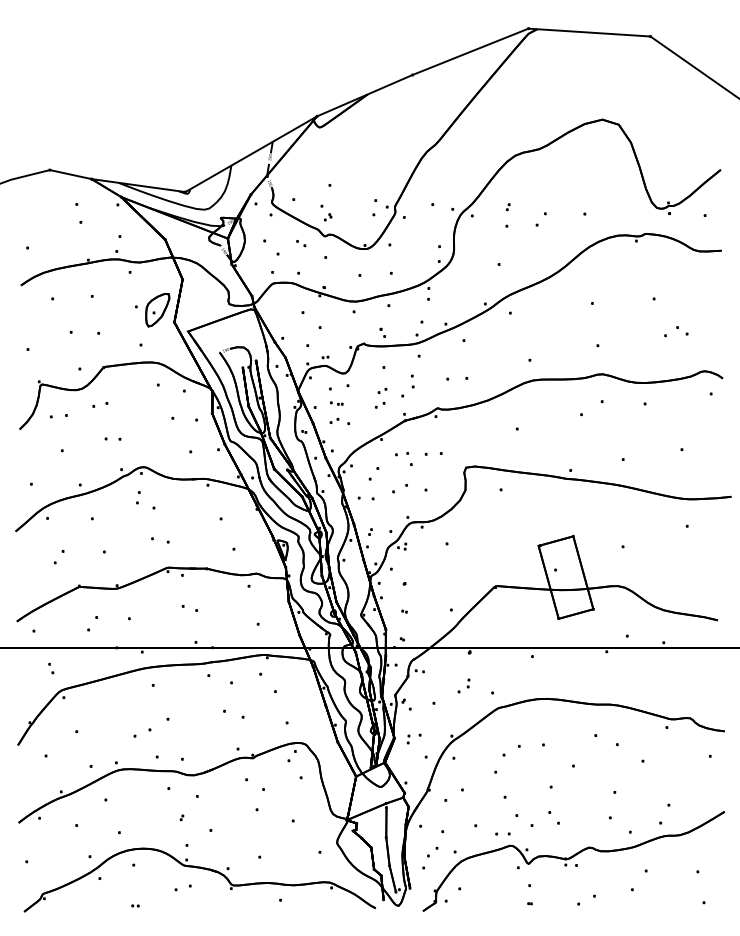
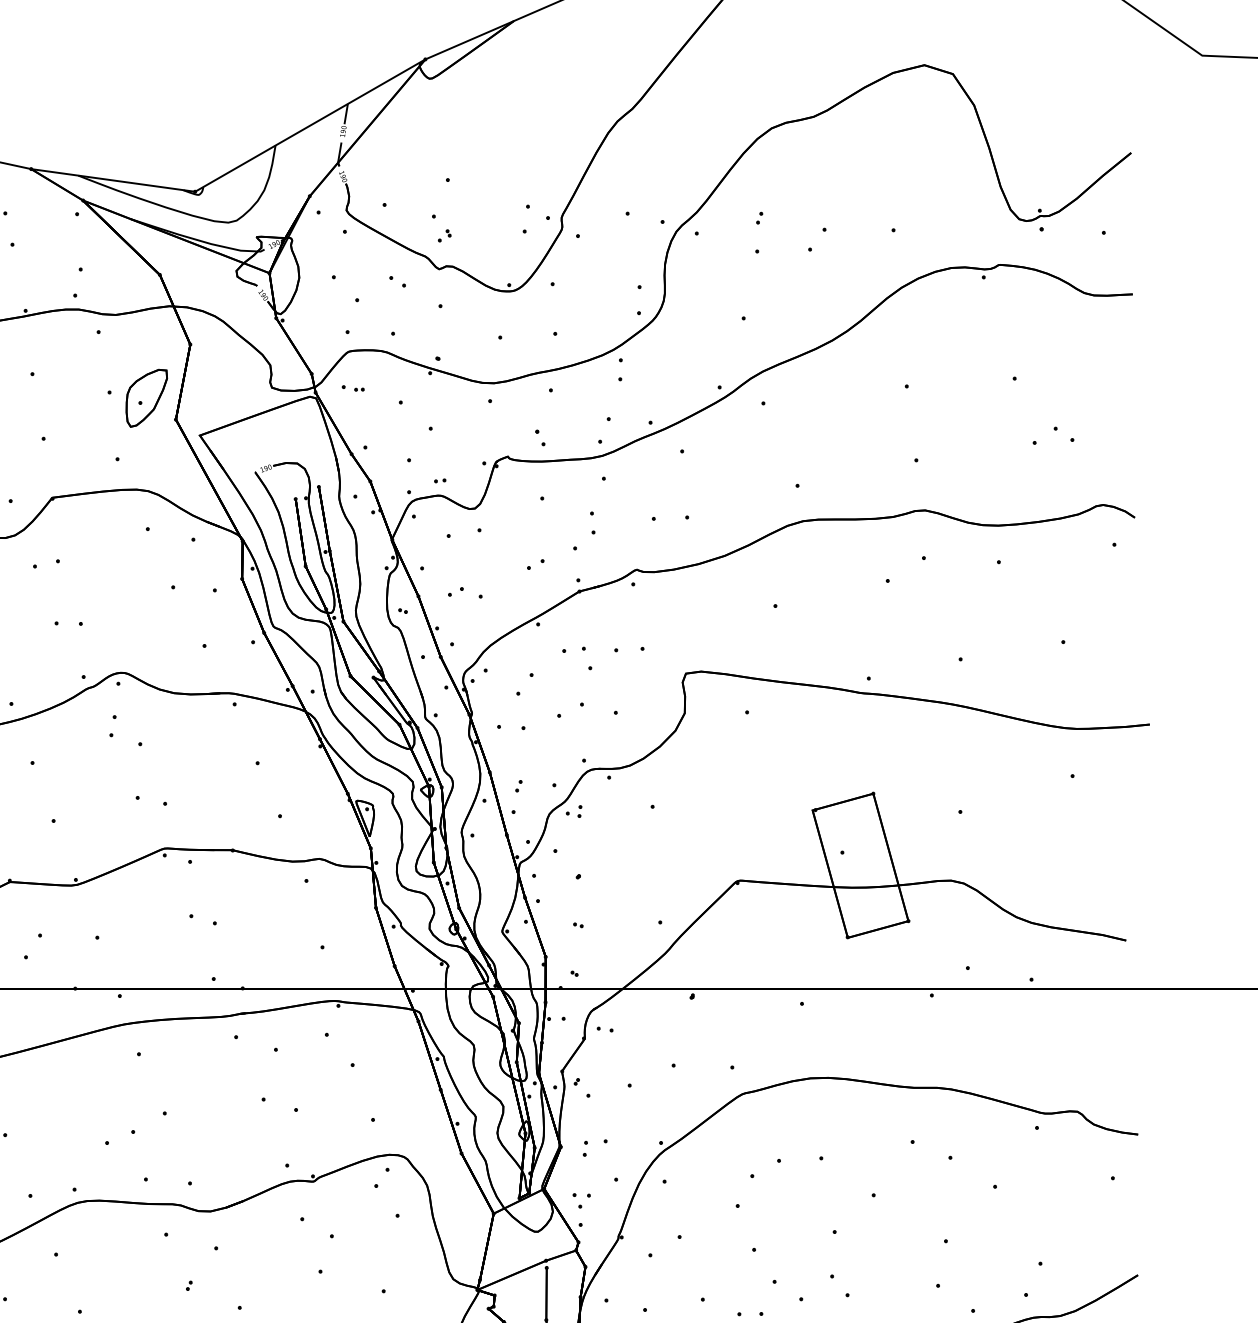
part: (382, 390) -> (539, 538), removed
part: (336, 403) -> (352, 388), moved
part: (468, 683) -> (690, 1050), removed
part: (406, 768) -> (581, 1199), added

